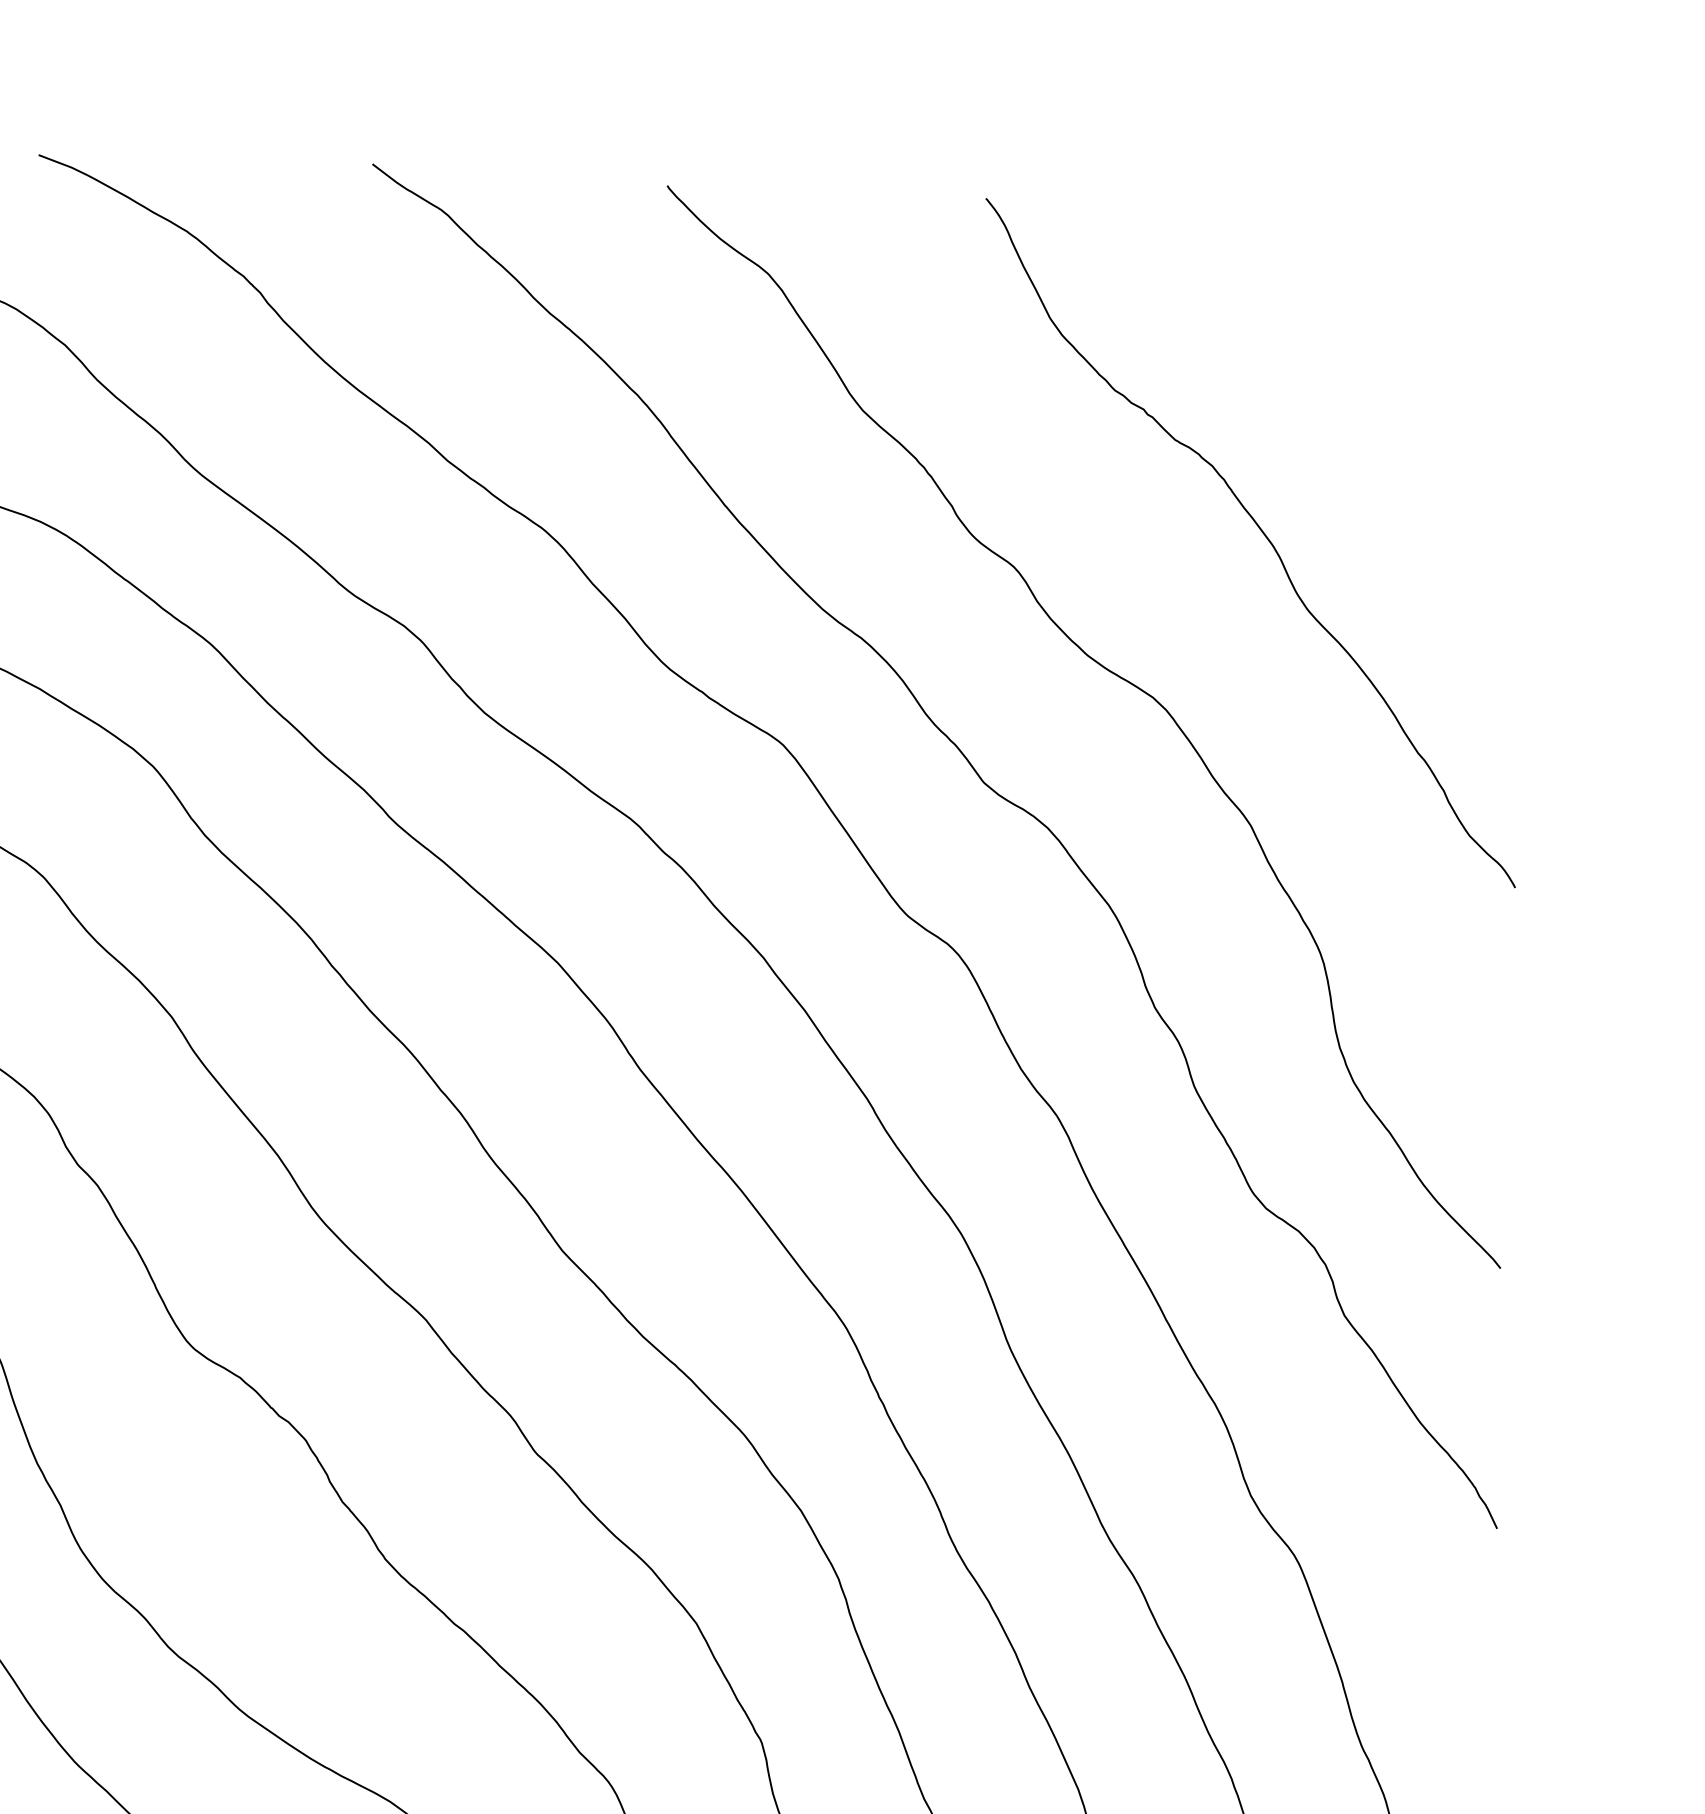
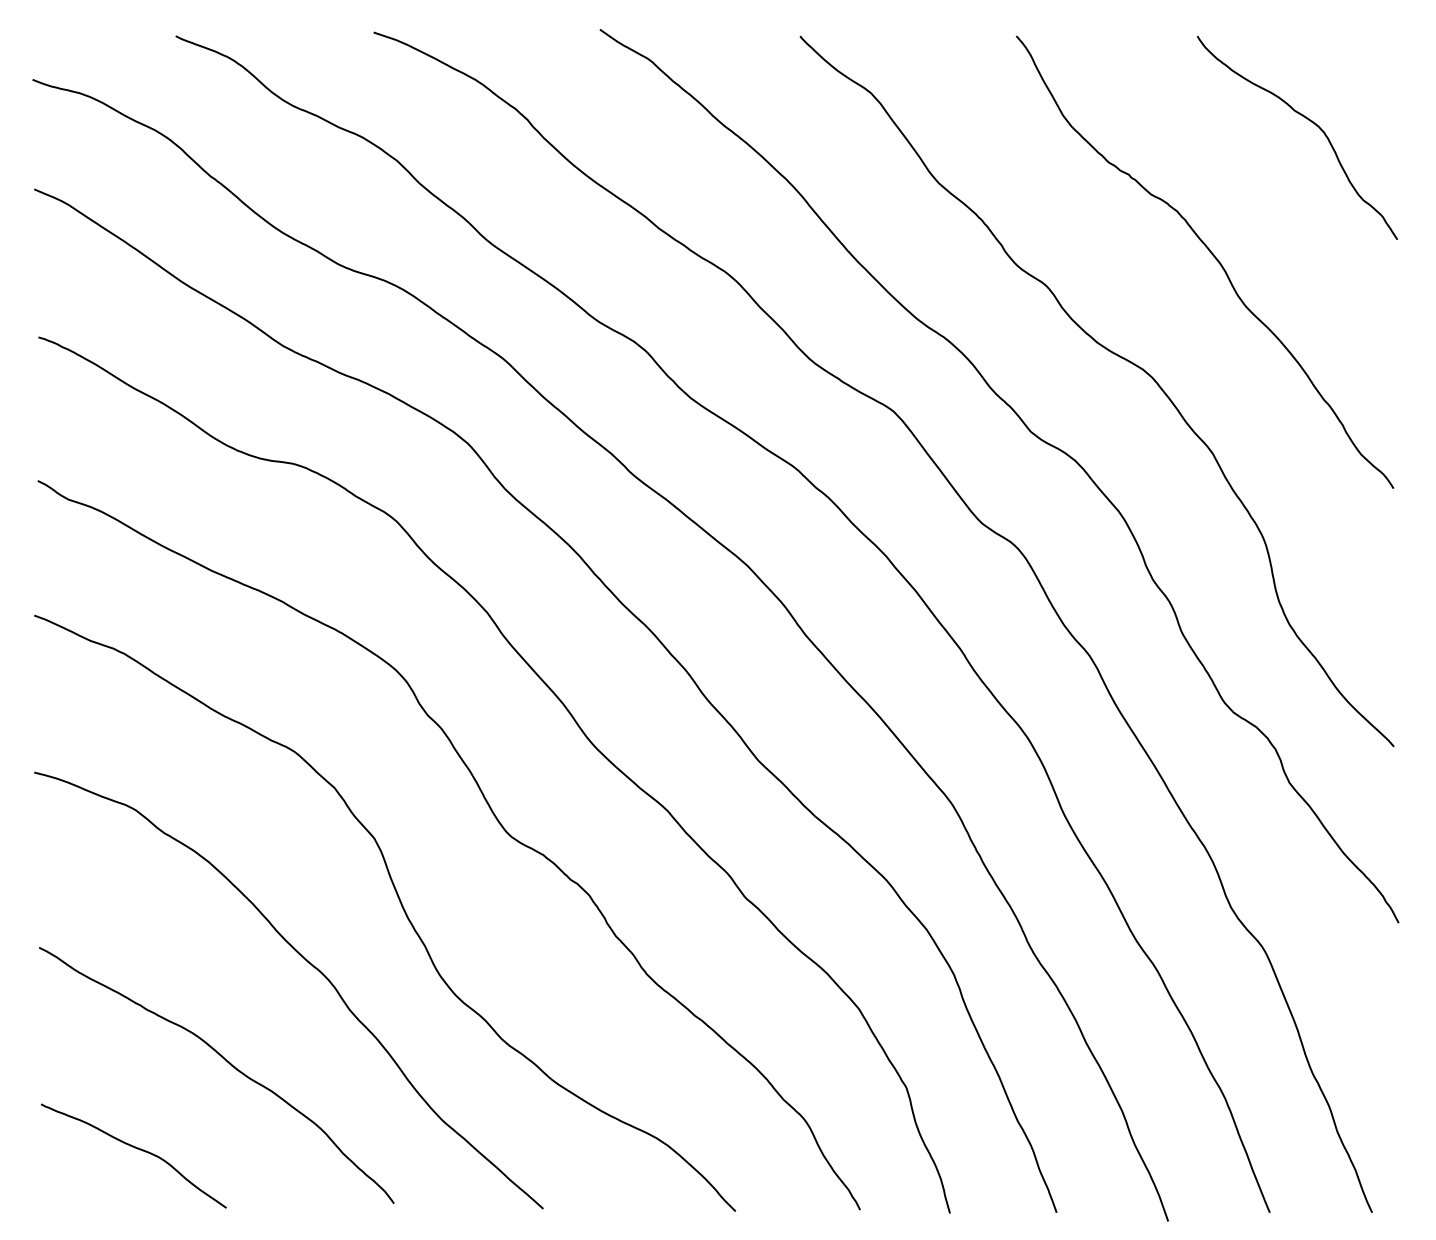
curve: (1411, 340) -> (1308, 120), added

